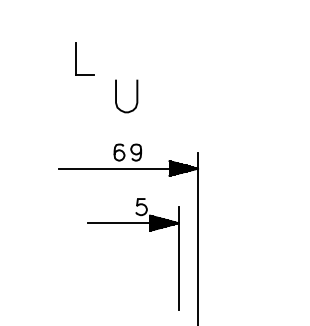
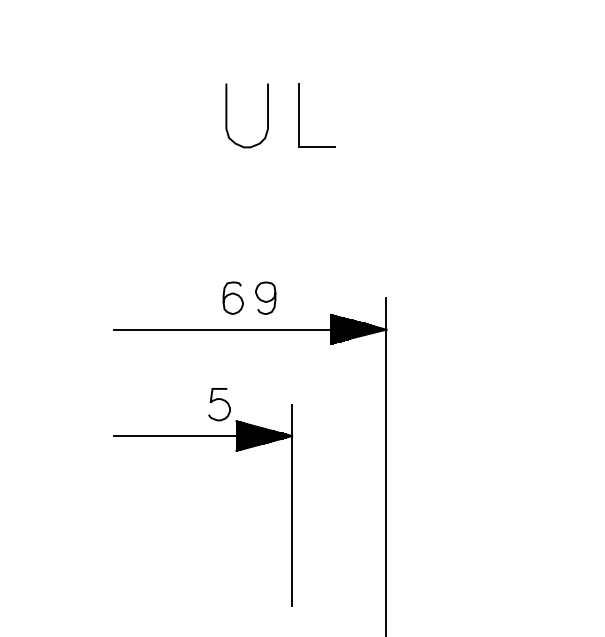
part: (76, 58) -> (299, 114), moved
curve: (116, 96) -> (227, 116), moved
part: (149, 231) -> (235, 452), moved

